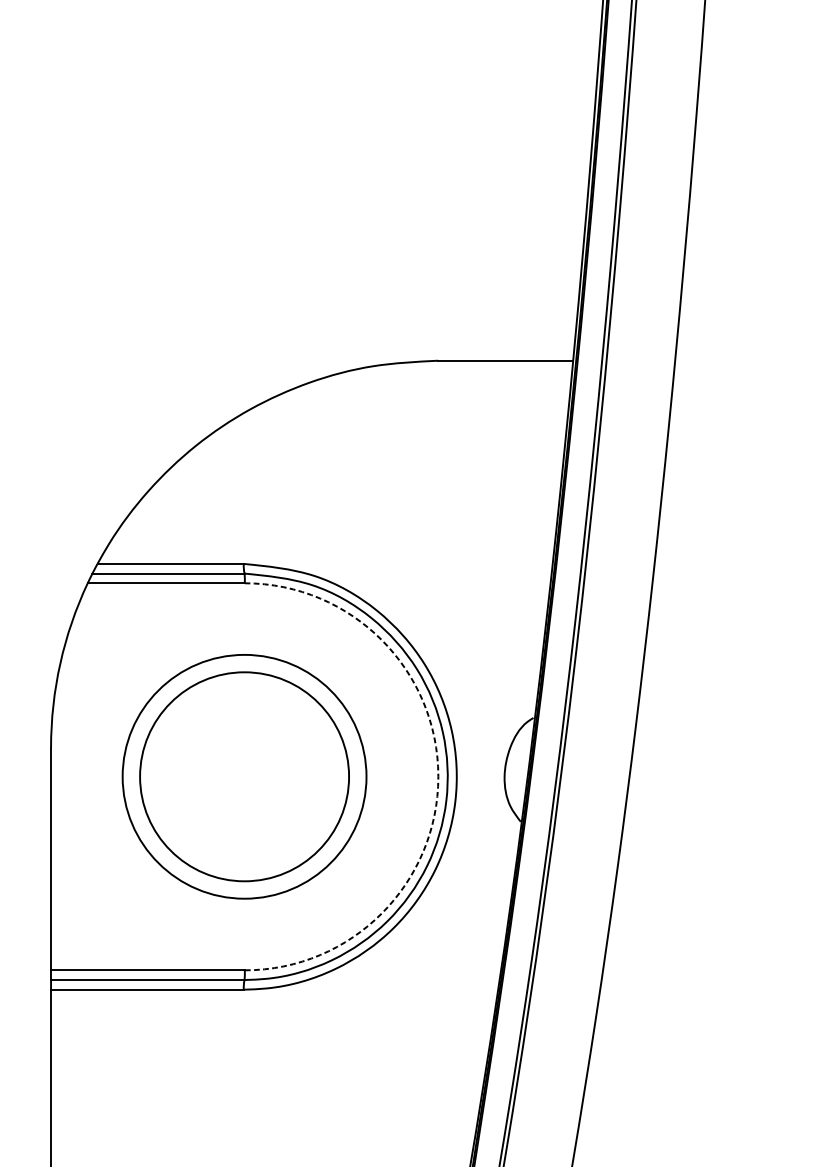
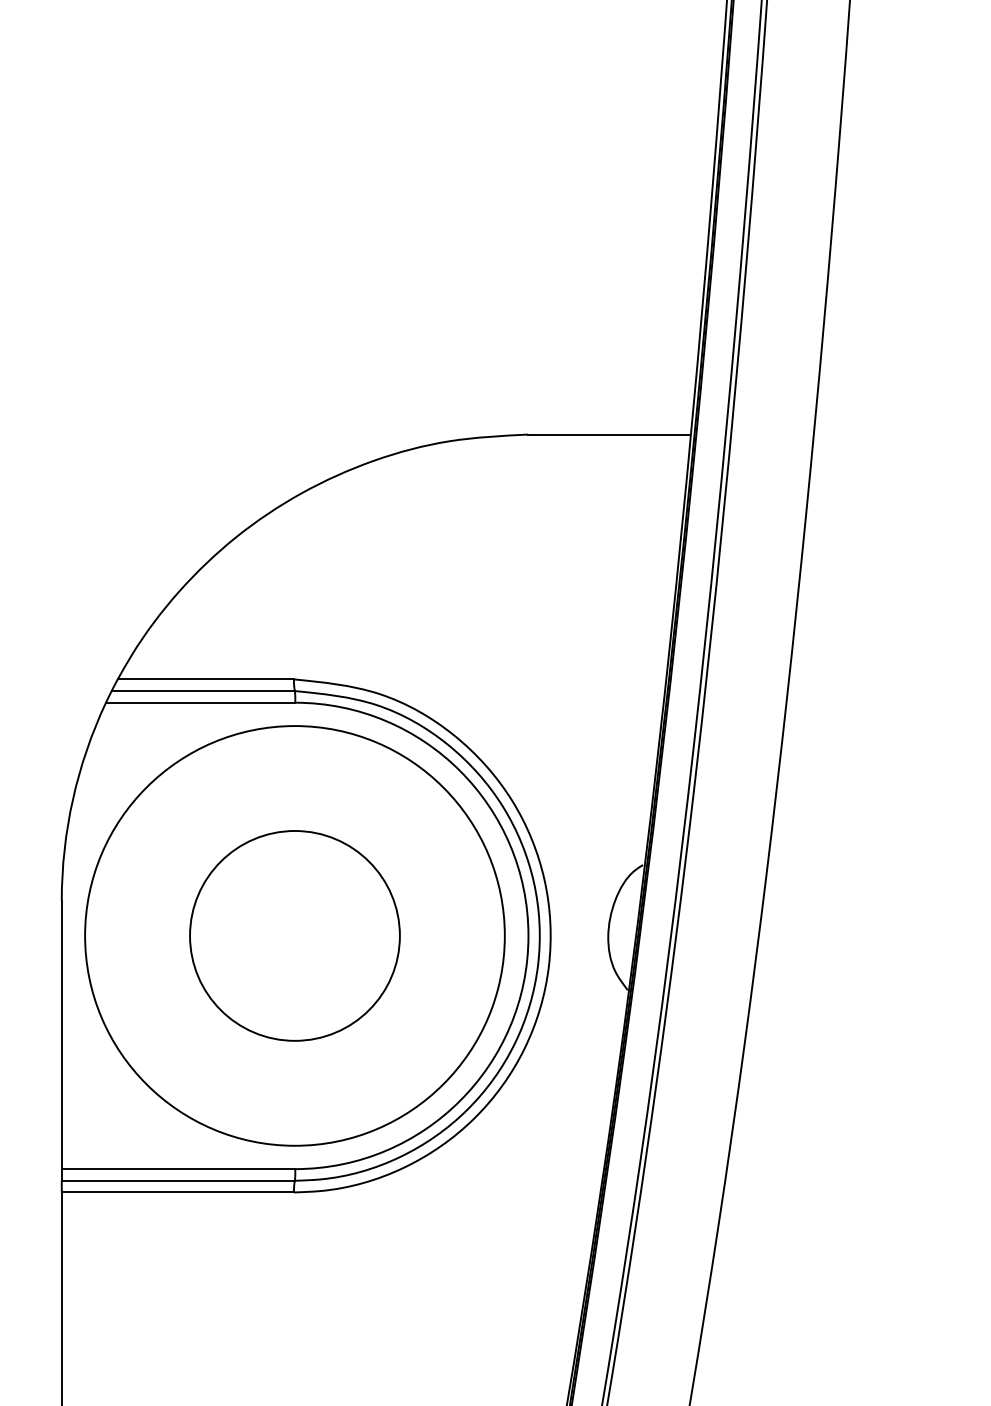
circle: (244, 776) -> (294, 935), size x0.71
circle: (244, 776) -> (294, 935), size x1.67
arc: (438, 776) -> (528, 935), dashed -> solid

